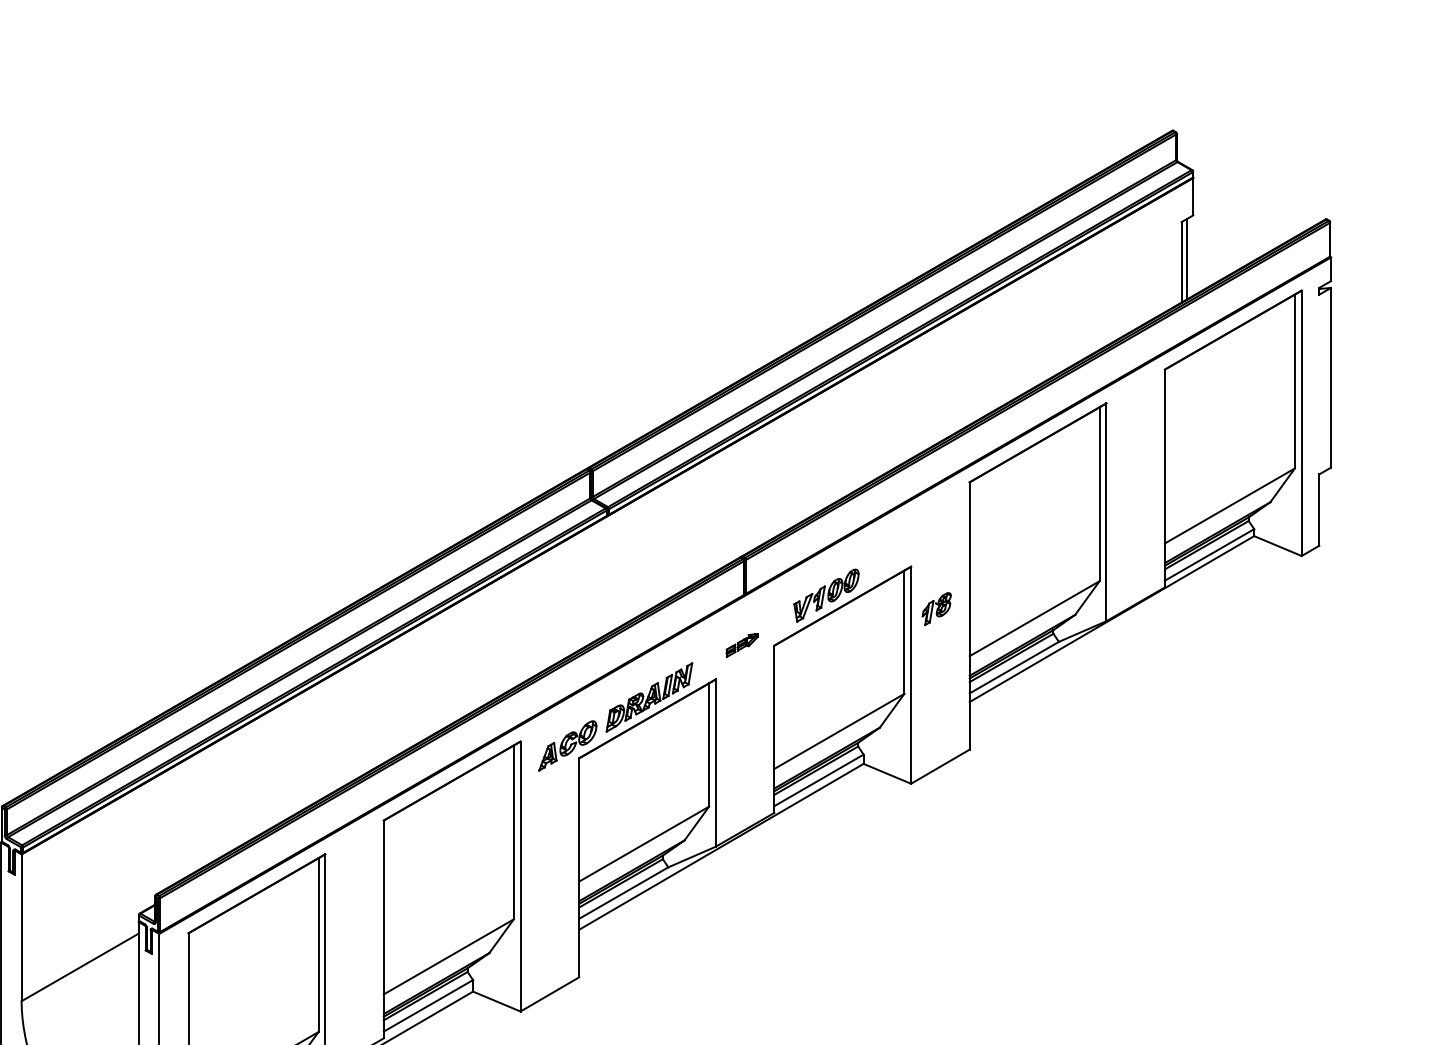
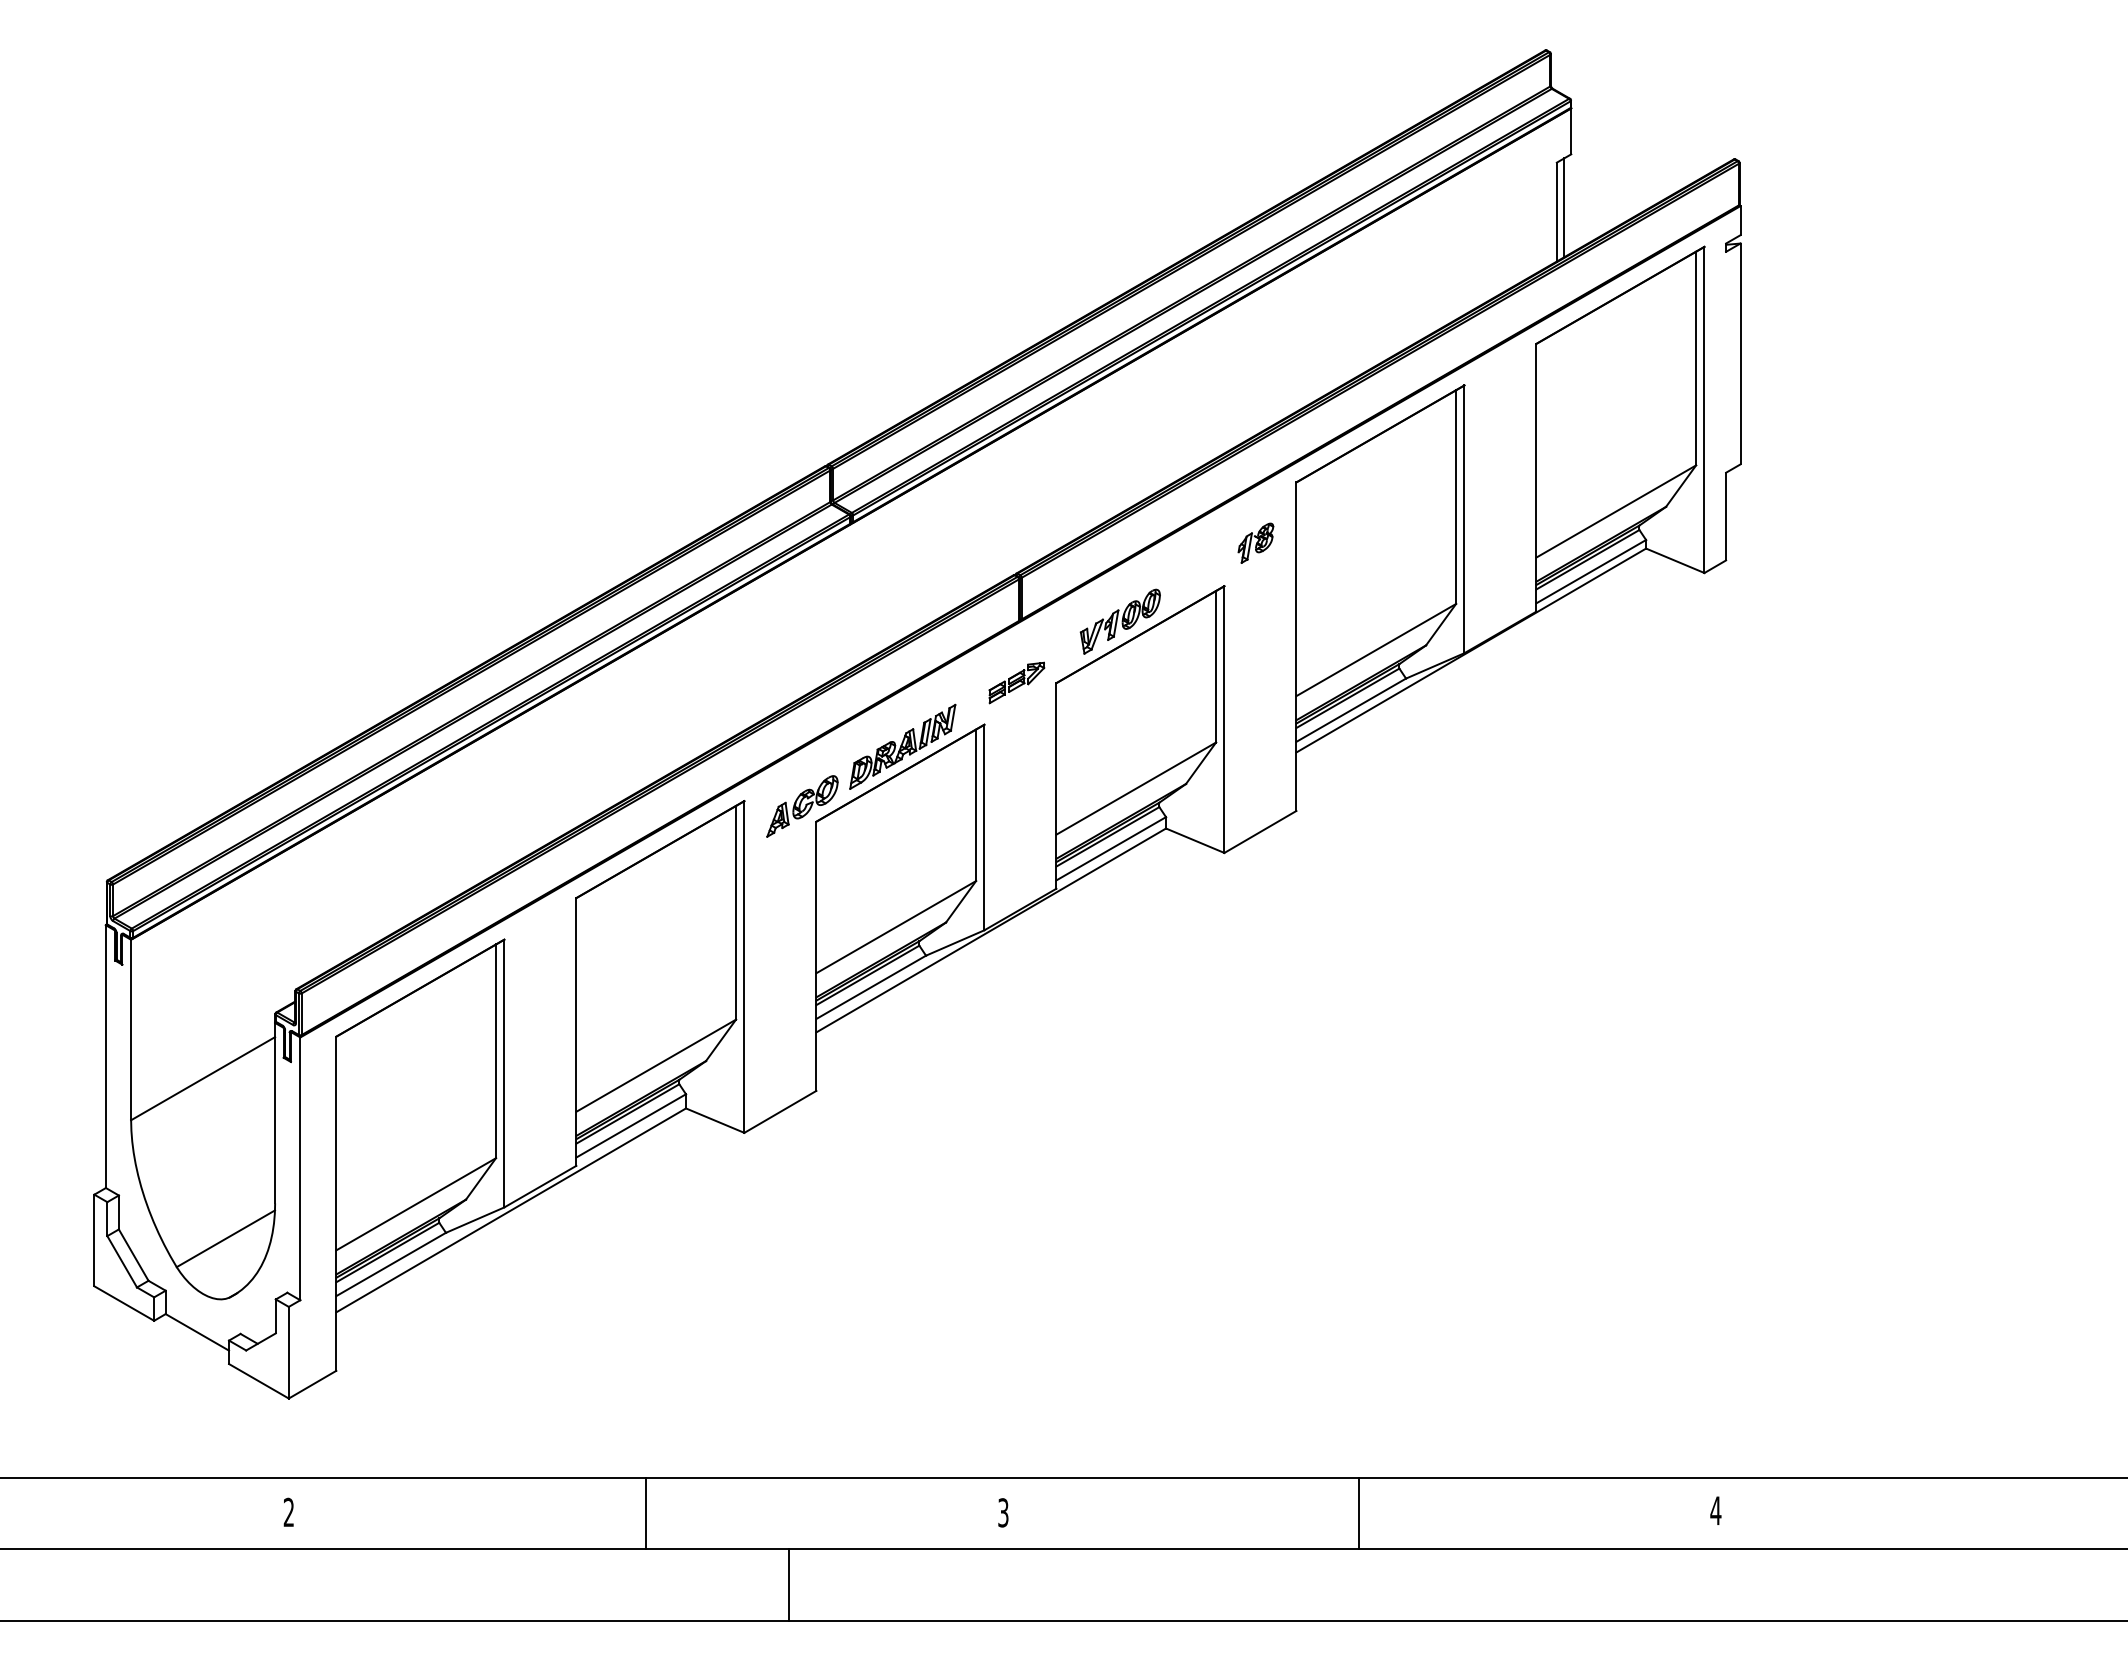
part: (936, 608) -> (1255, 542), moved
part: (741, 645) -> (1016, 682), size x1.43

